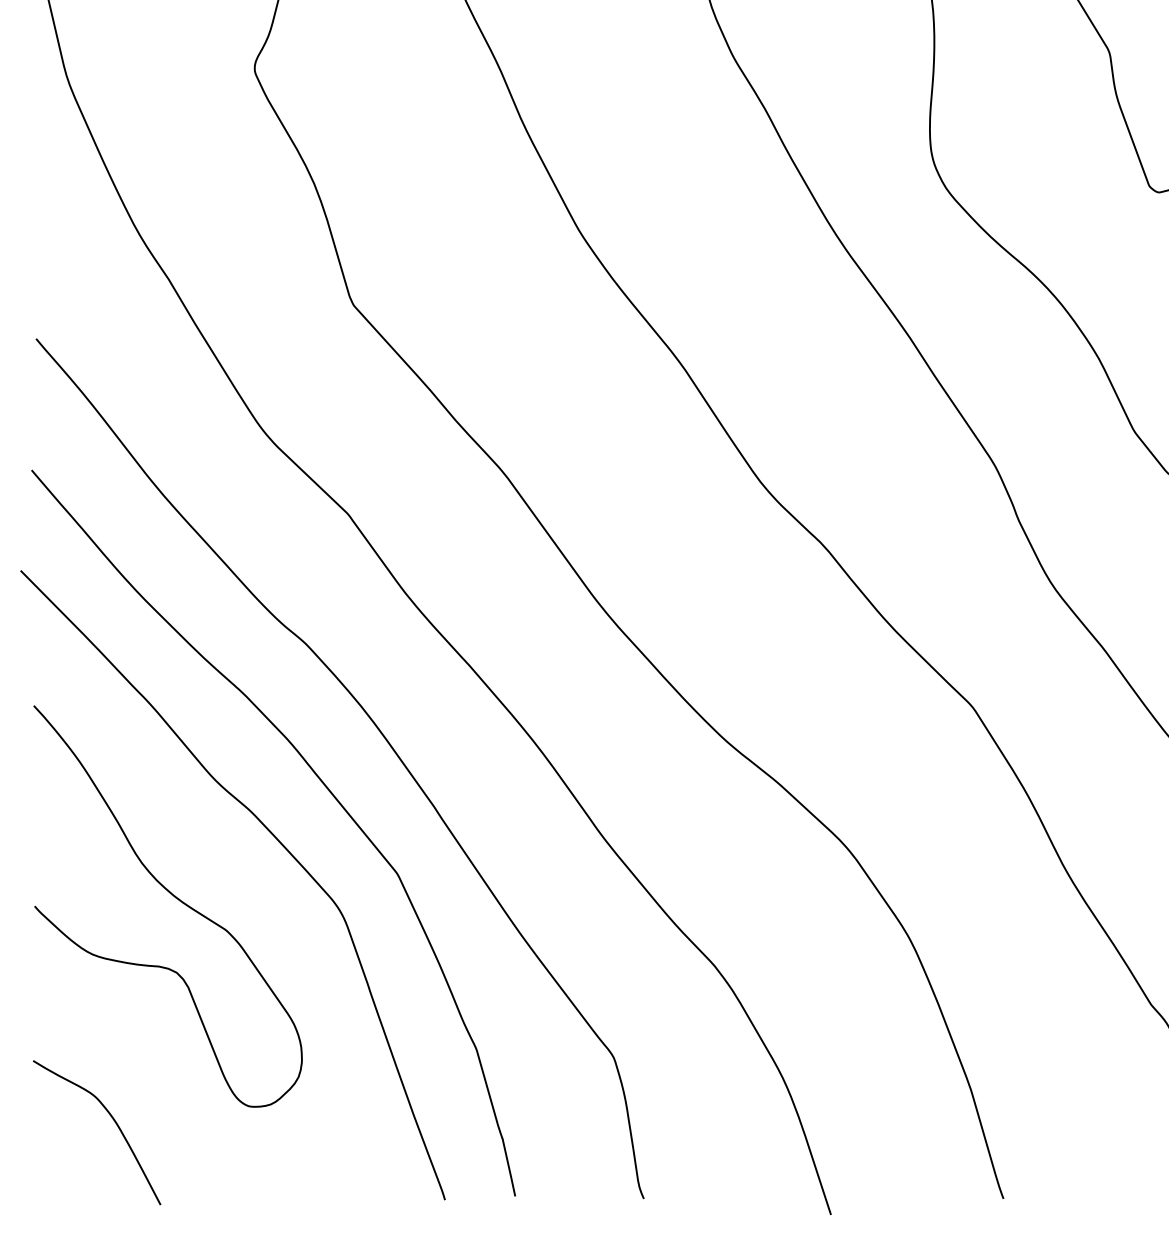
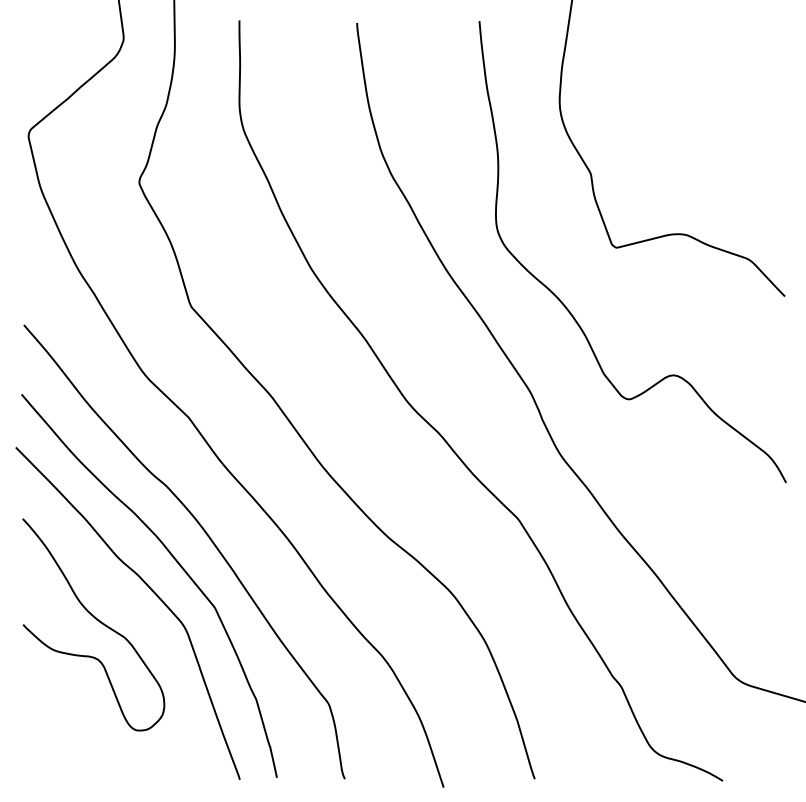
curve: (112, 1121) -> (64, 738), removed

